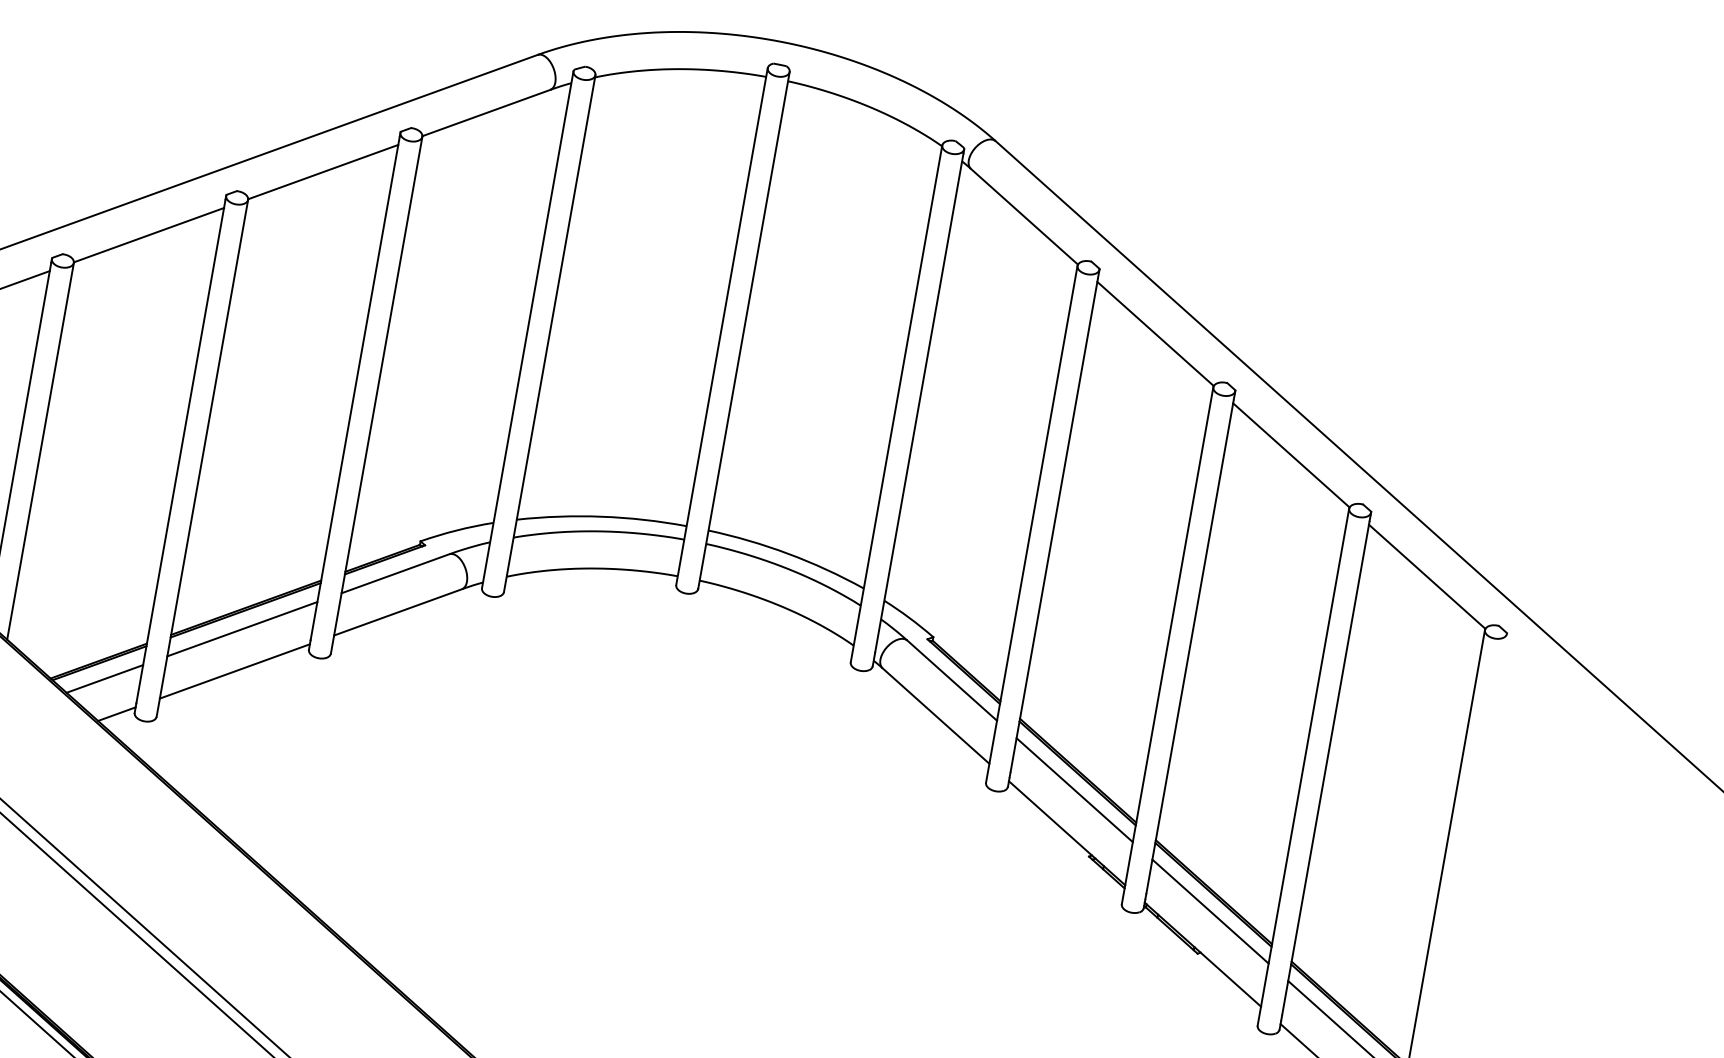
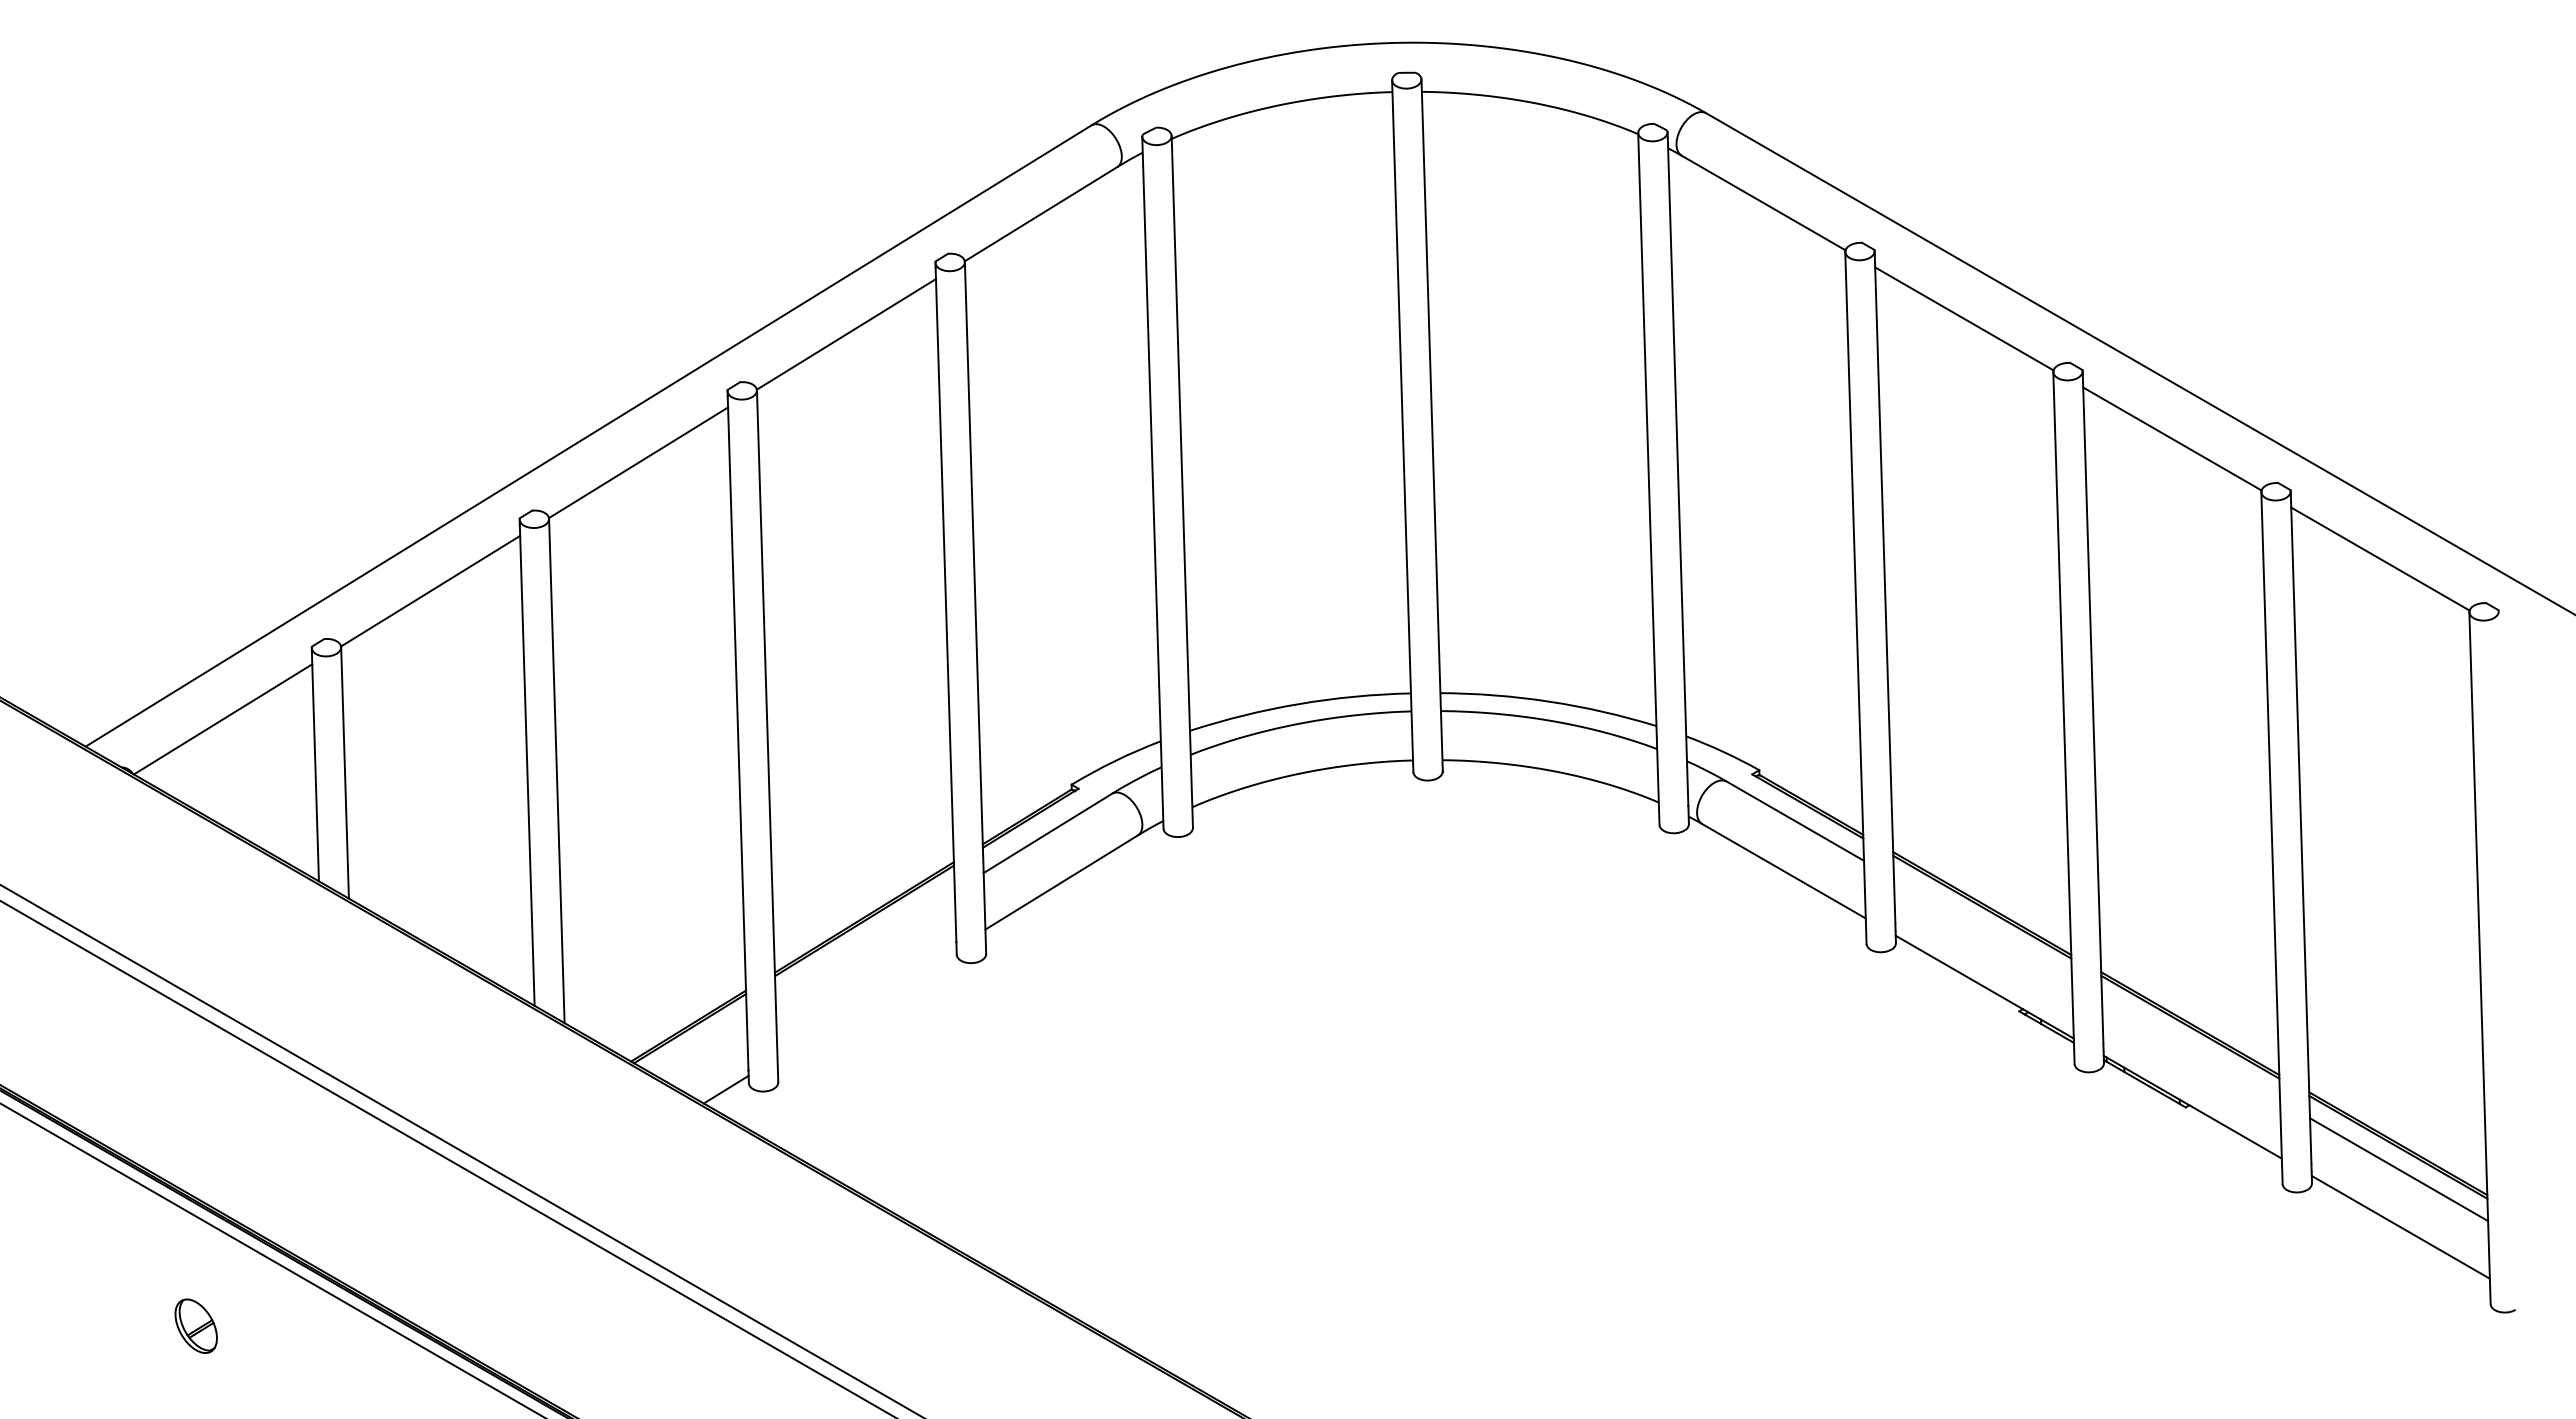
line: (241, 628) -> (864, 945), removed
line: (234, 671) -> (866, 1002), removed
line: (104, 678) -> (700, 1047), removed
line: (1074, 790) -> (1982, 929), removed
line: (1210, 911) -> (2191, 1049), removed

